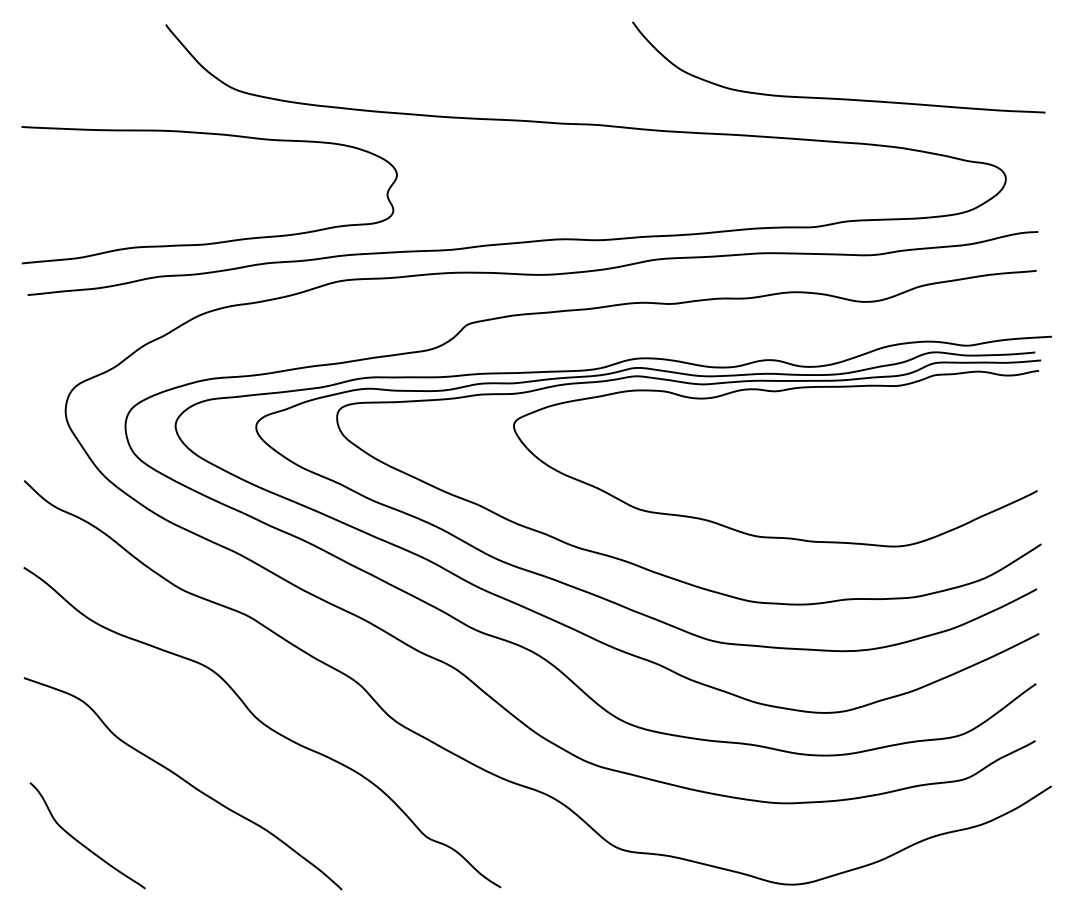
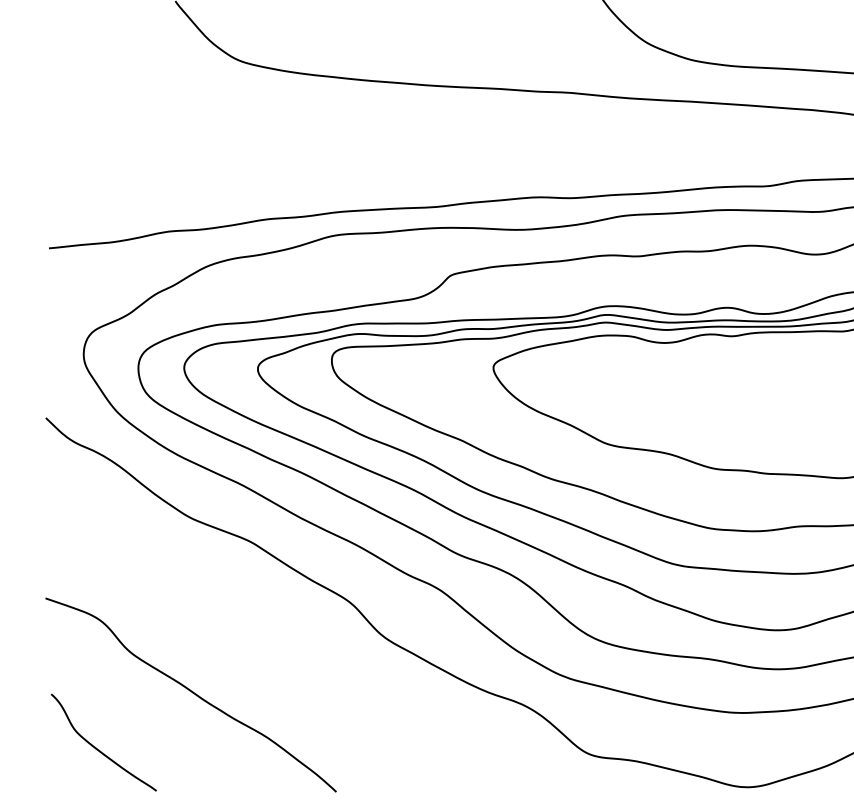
curve: (218, 241) -> (223, 199), removed
curve: (264, 725) -> (265, 641), removed

